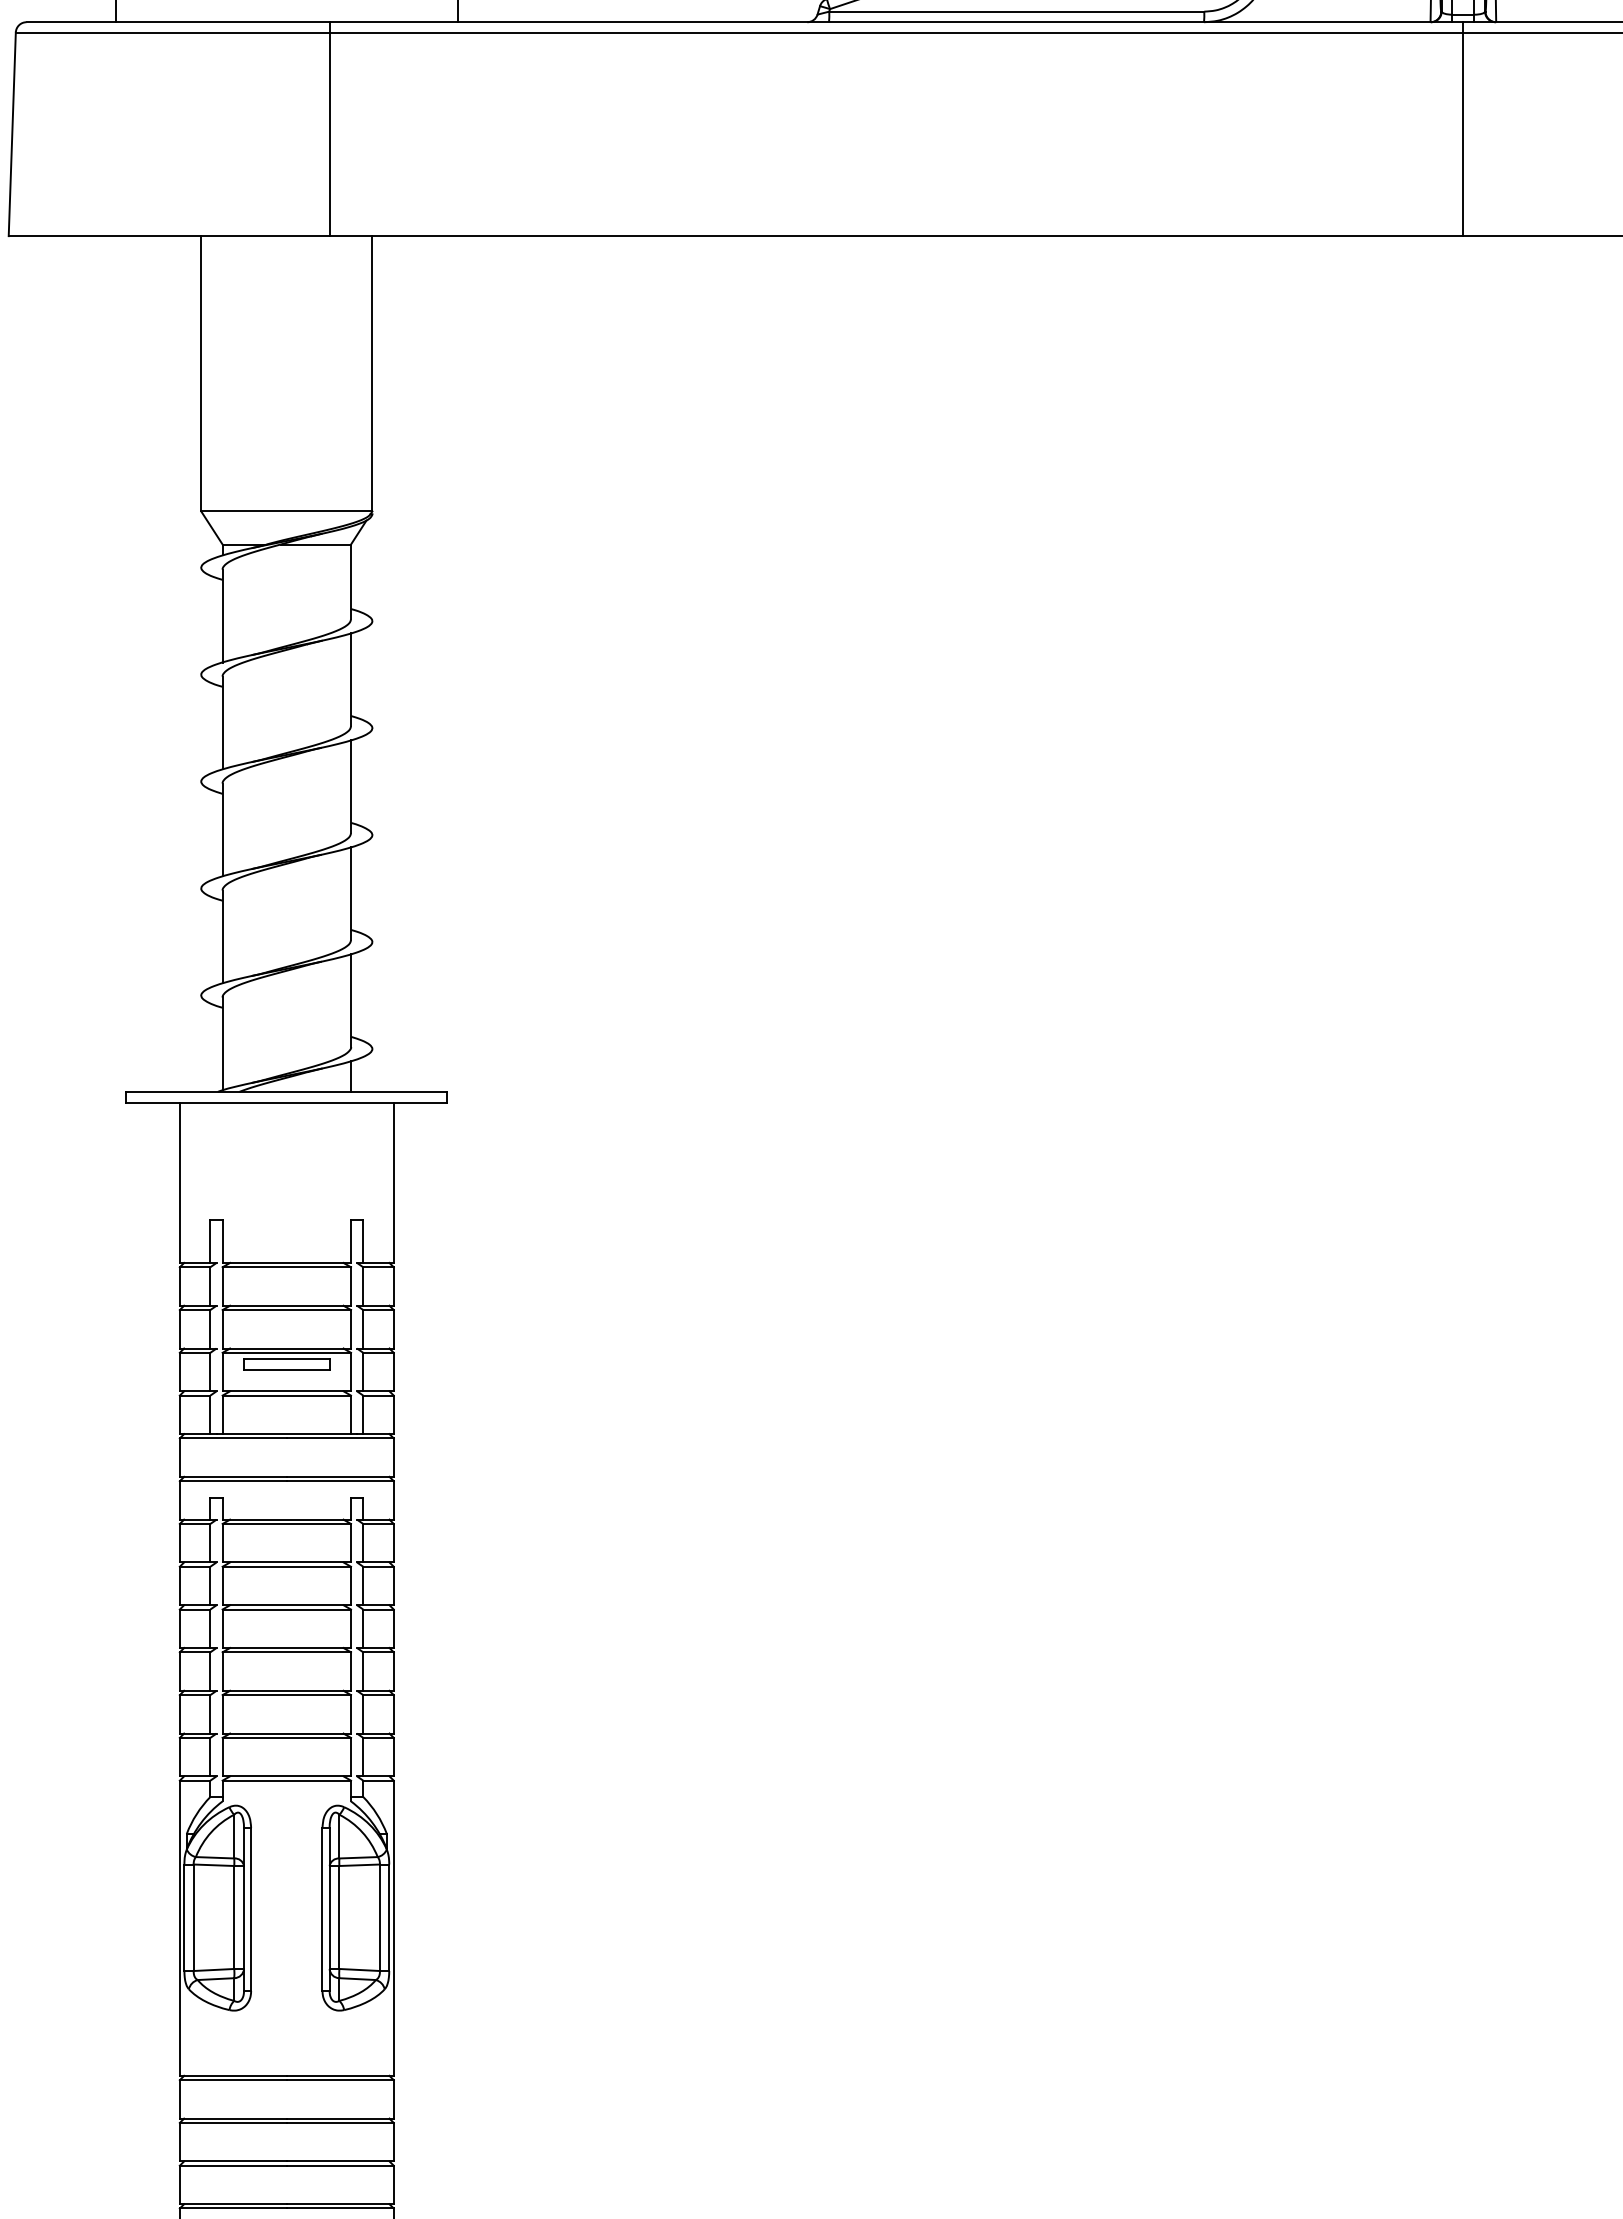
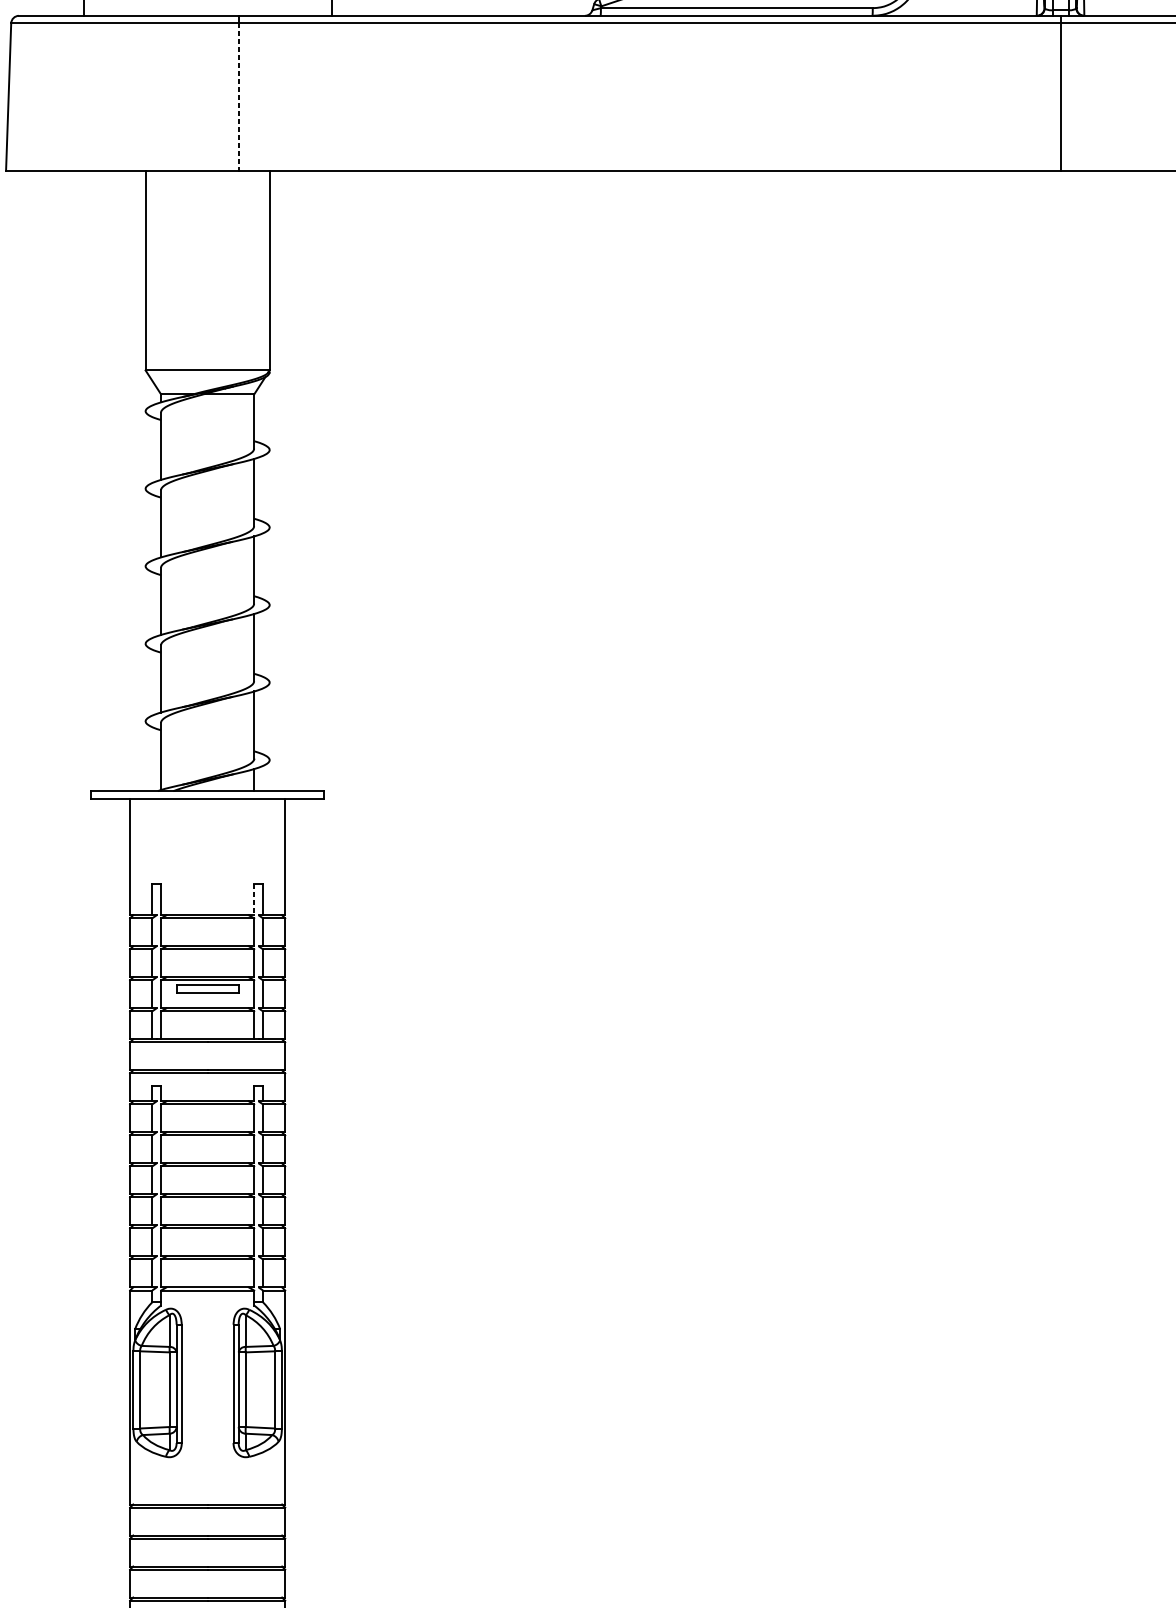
line: (329, 134) -> (238, 97), solid -> dashed
line: (351, 1242) -> (254, 900), solid -> dashed

